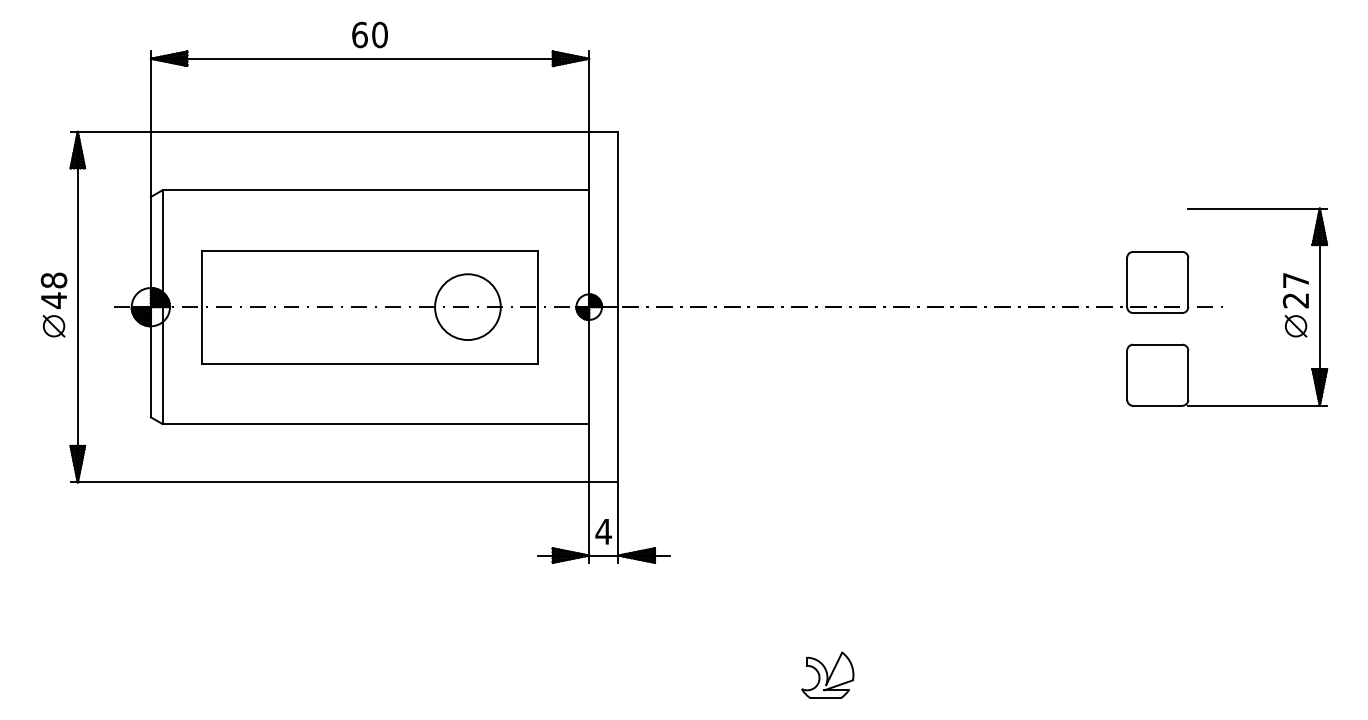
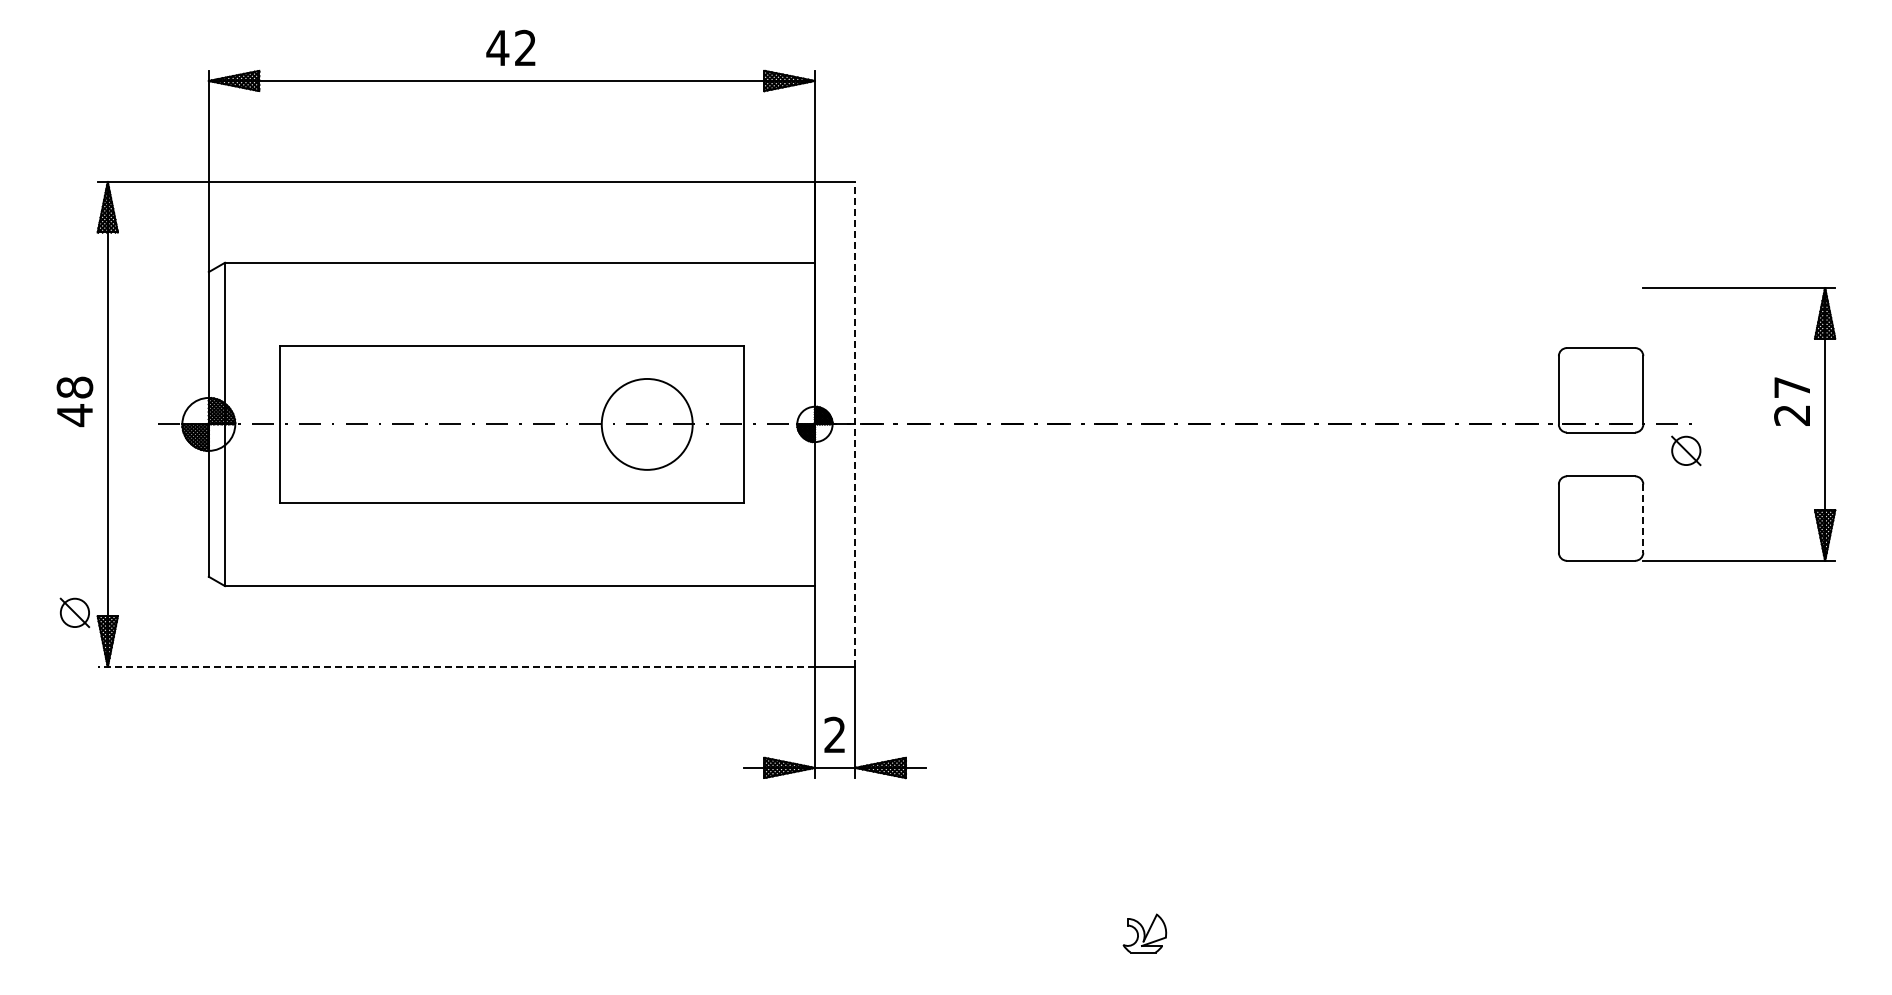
text: (369, 34) -> (511, 47), 60 -> 42
line: (618, 306) -> (855, 423), solid -> dashed
part: (53, 326) -> (74, 612), moved
part: (1296, 326) -> (1686, 450), moved
line: (1188, 375) -> (1643, 519), solid -> dashed
line: (329, 482) -> (456, 666), solid -> dashed
text: (603, 531) -> (834, 734), 4 -> 2
part: (827, 675) -> (1144, 933), size x0.6

